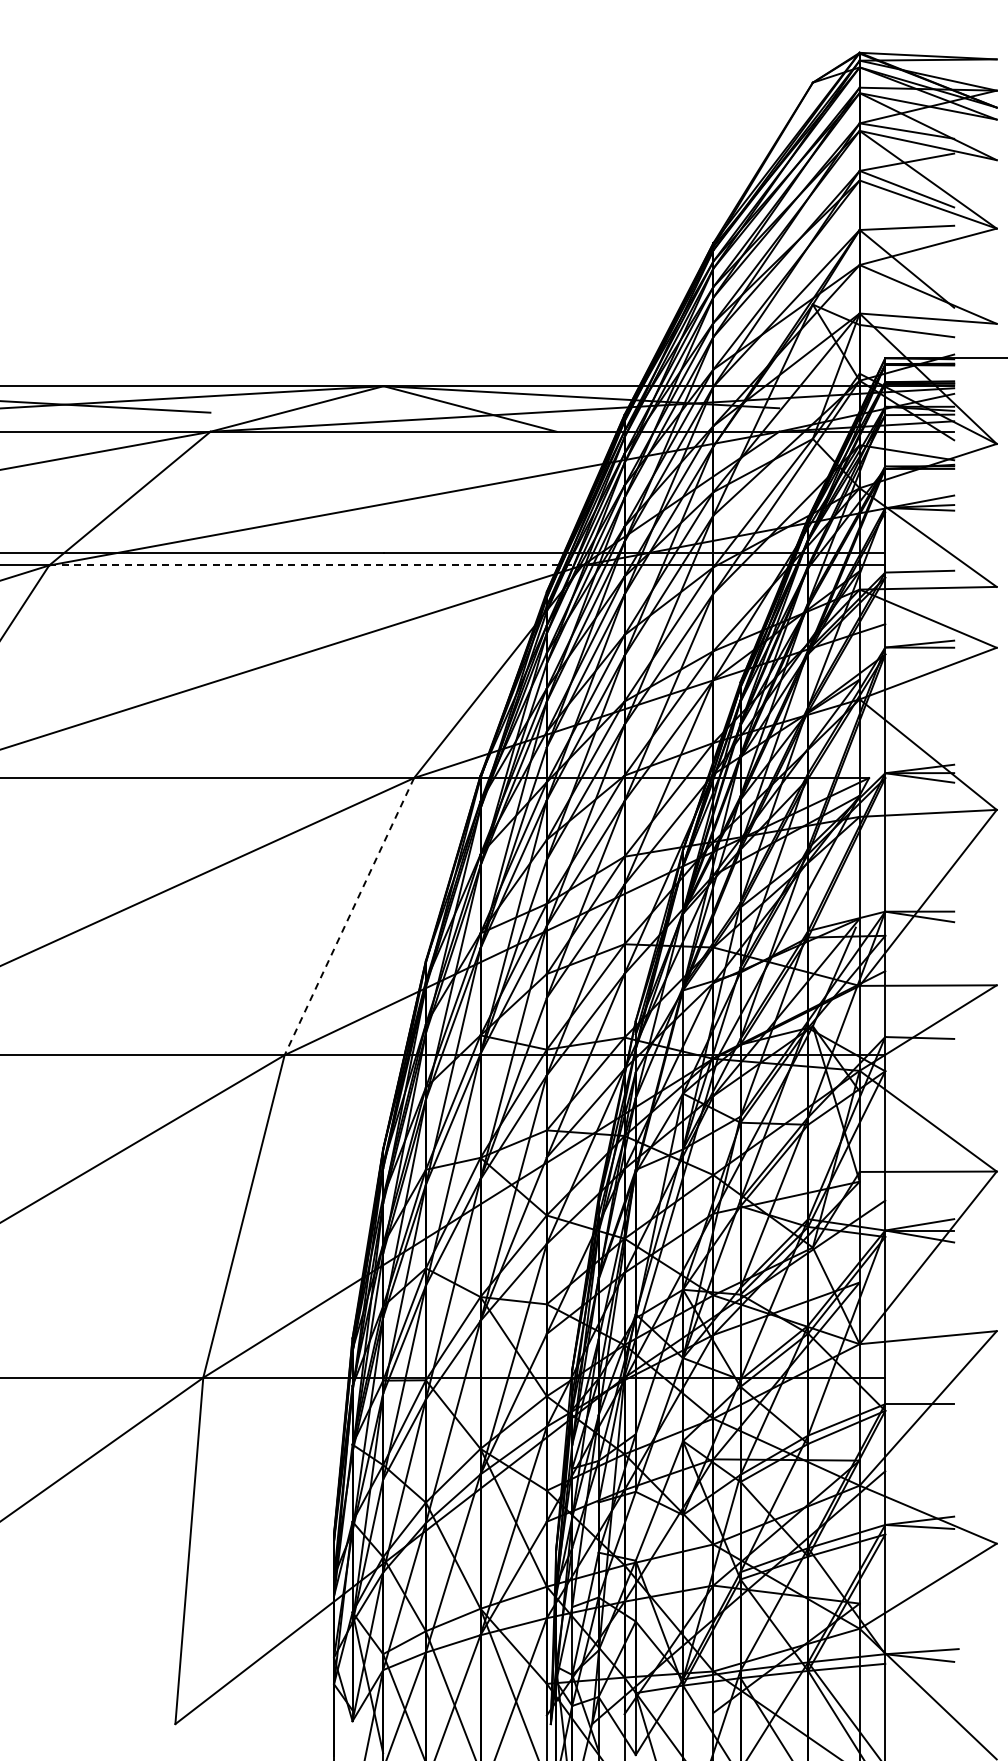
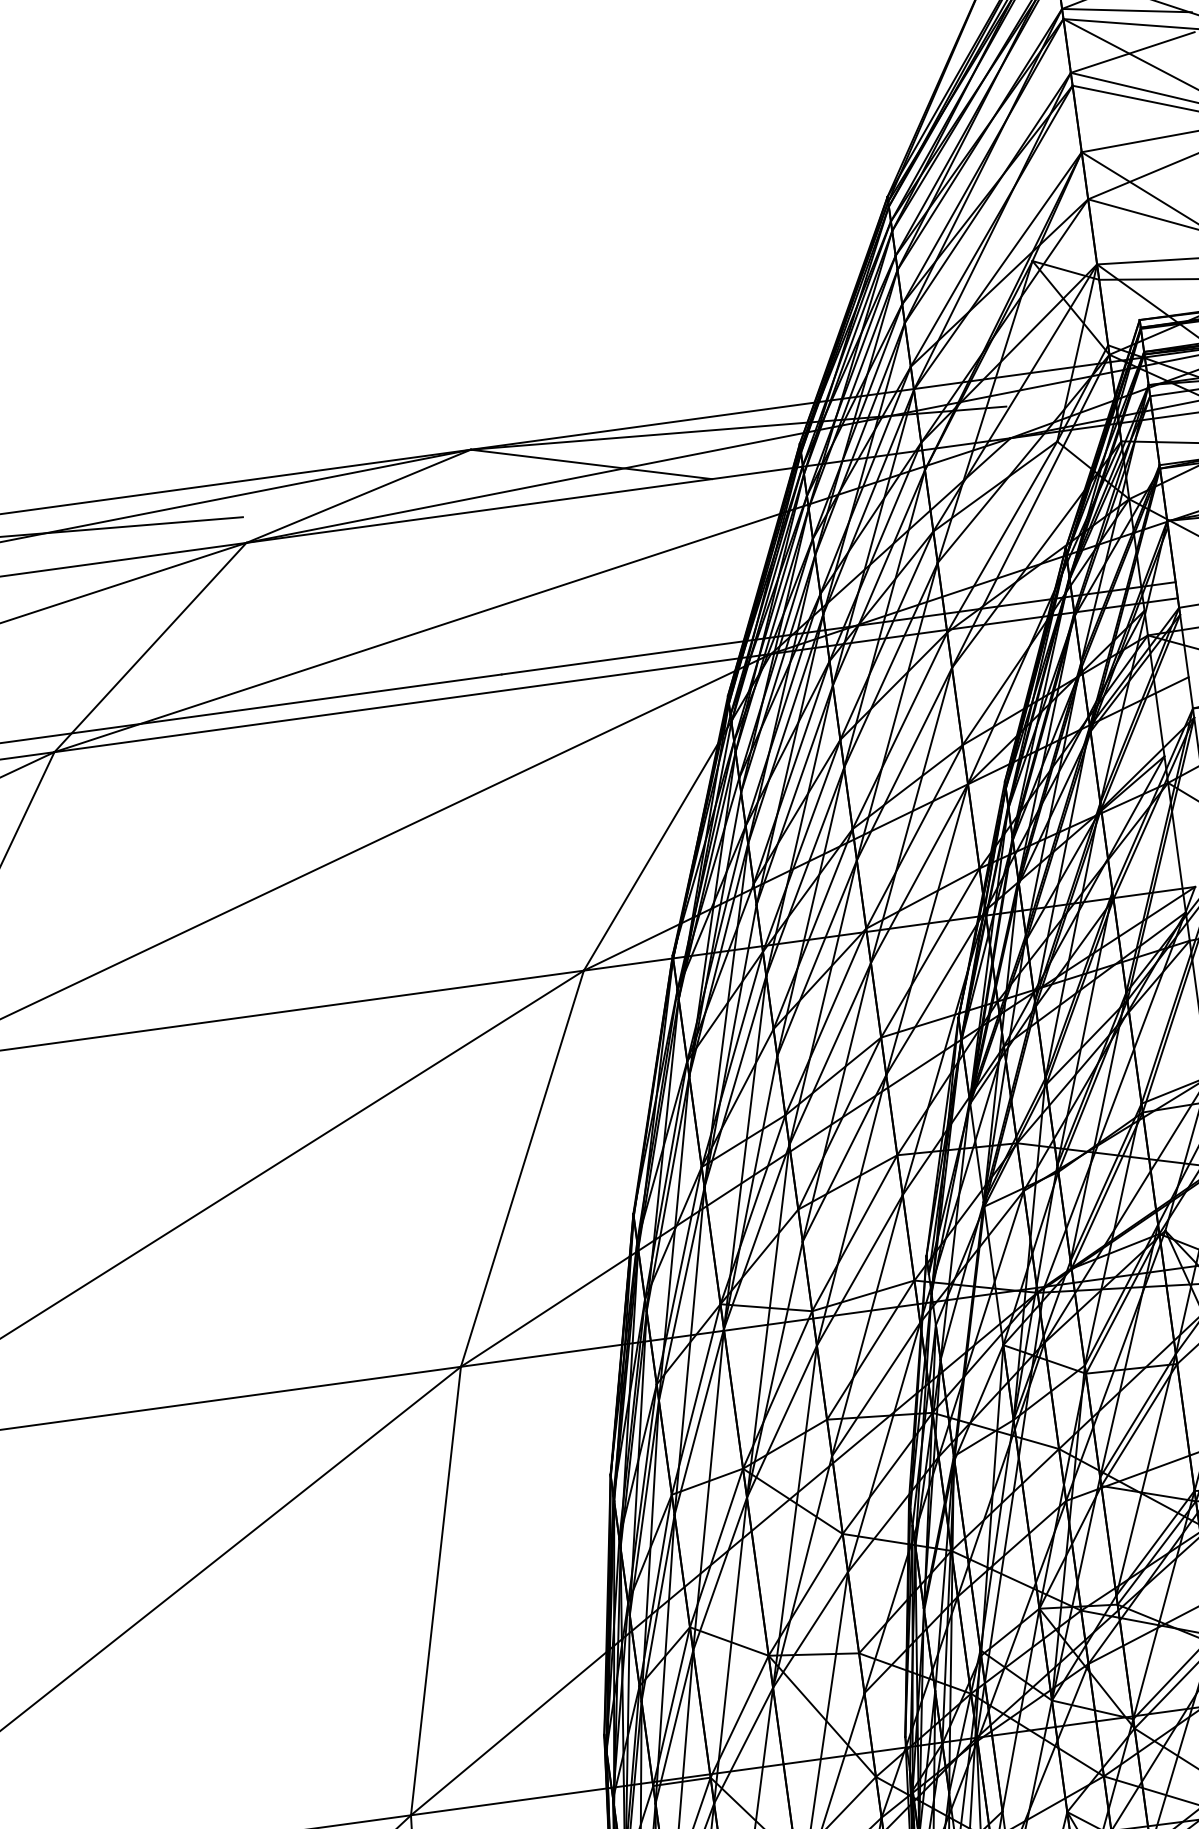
line: (315, 565) -> (412, 703), dashed -> solid
line: (349, 916) -> (522, 1168), dashed -> solid

